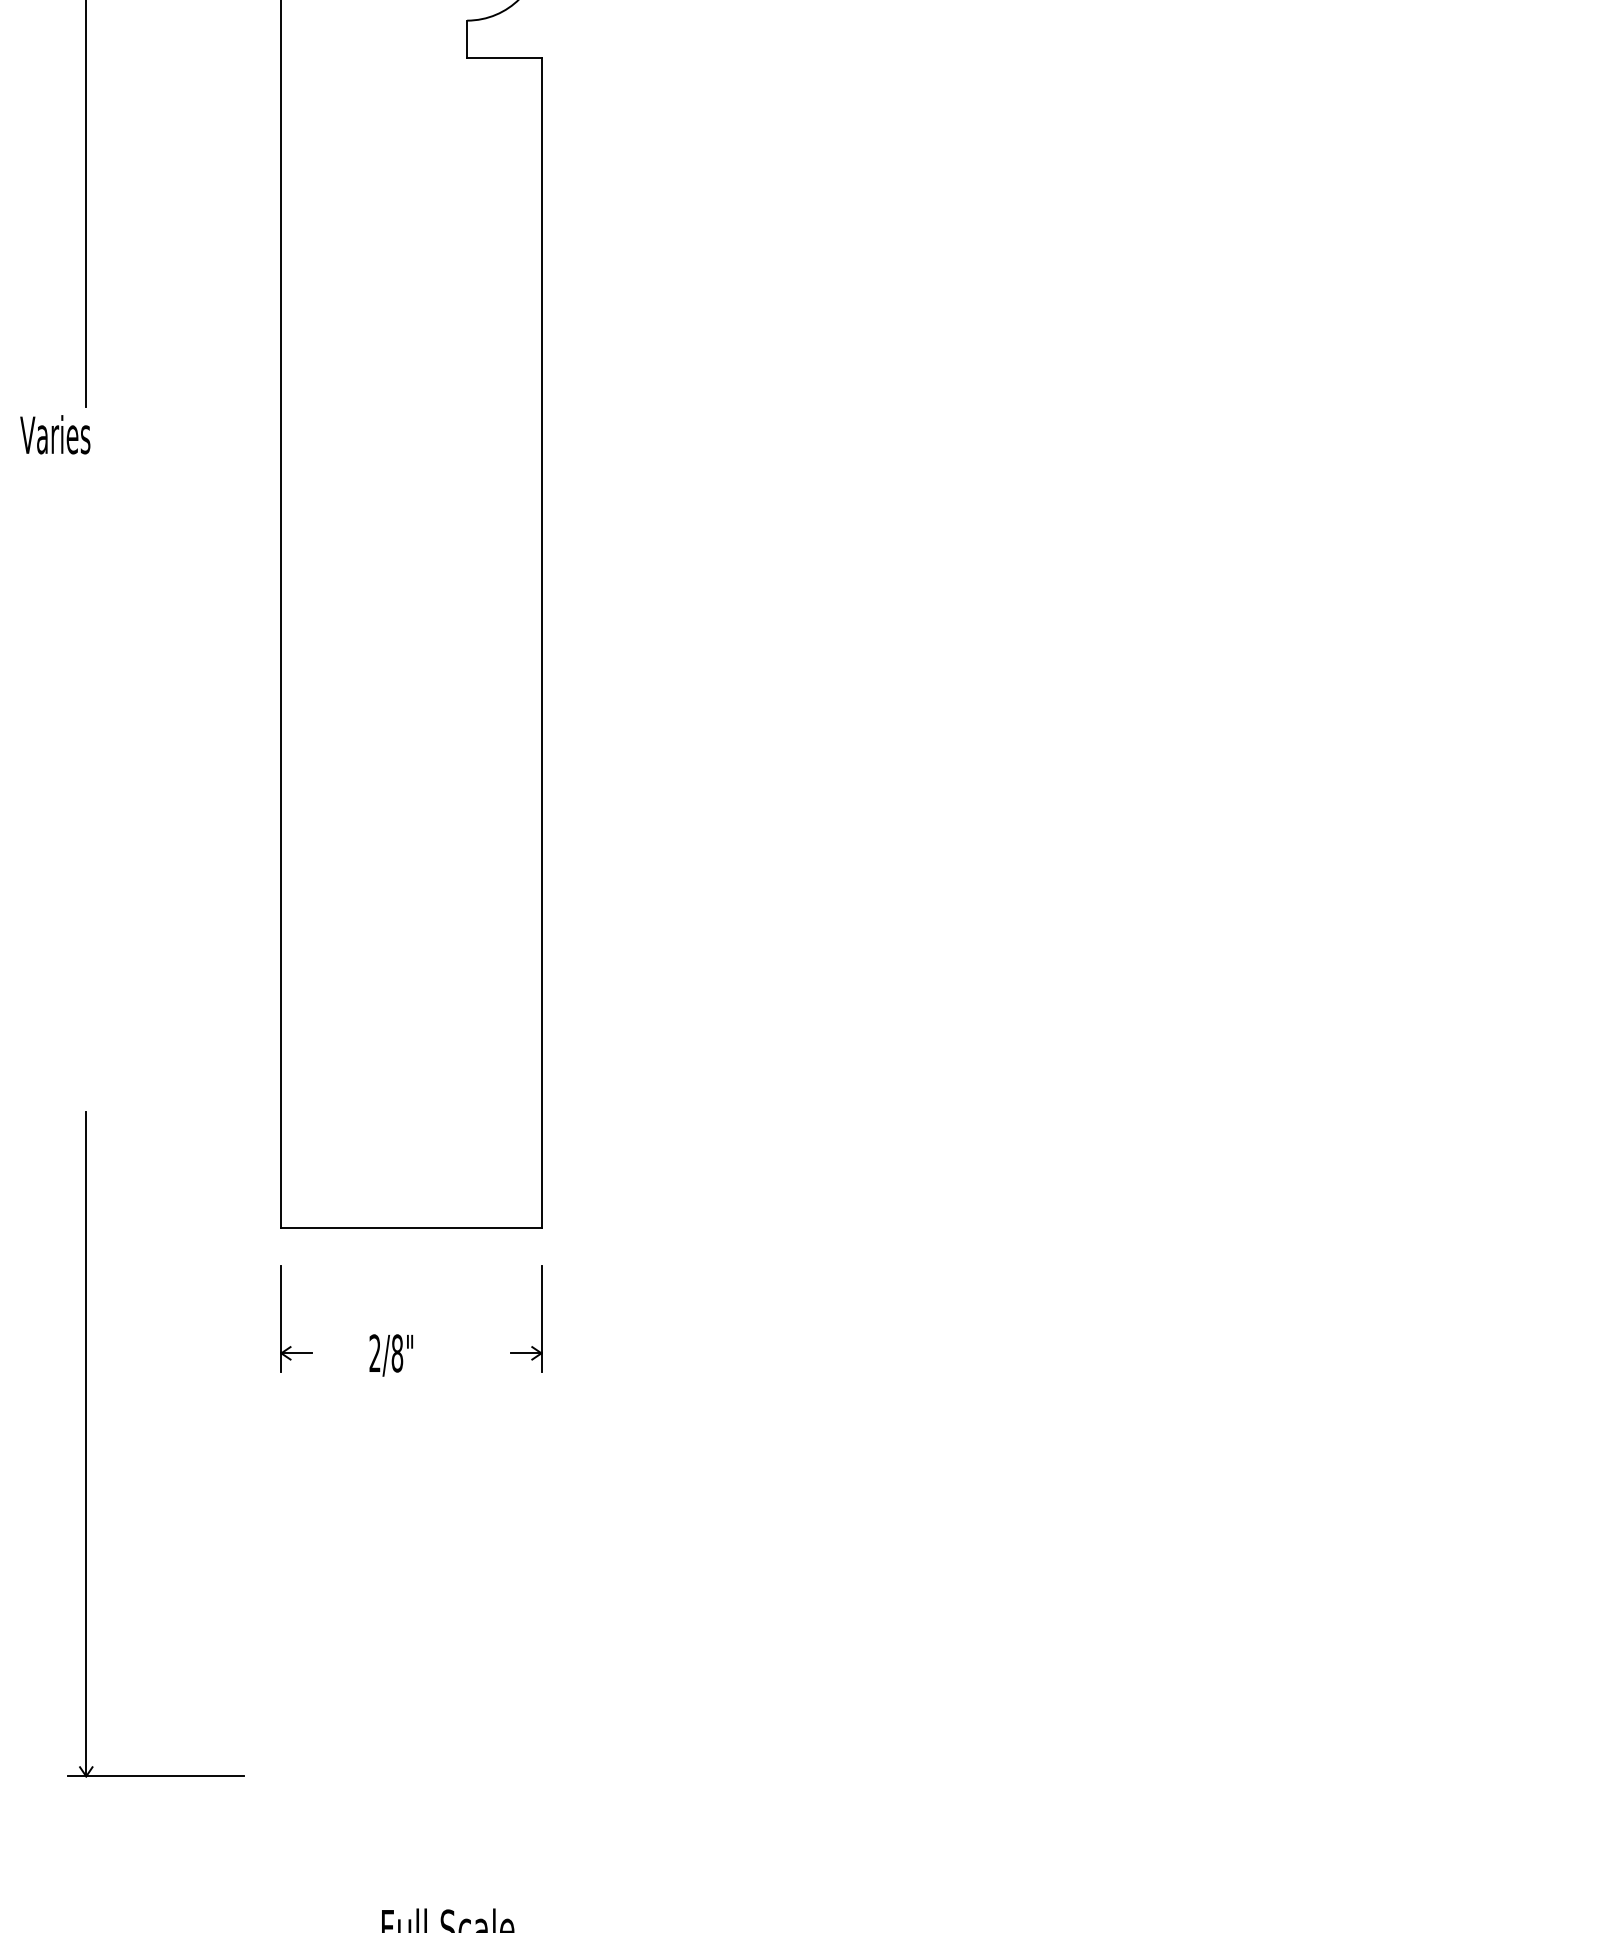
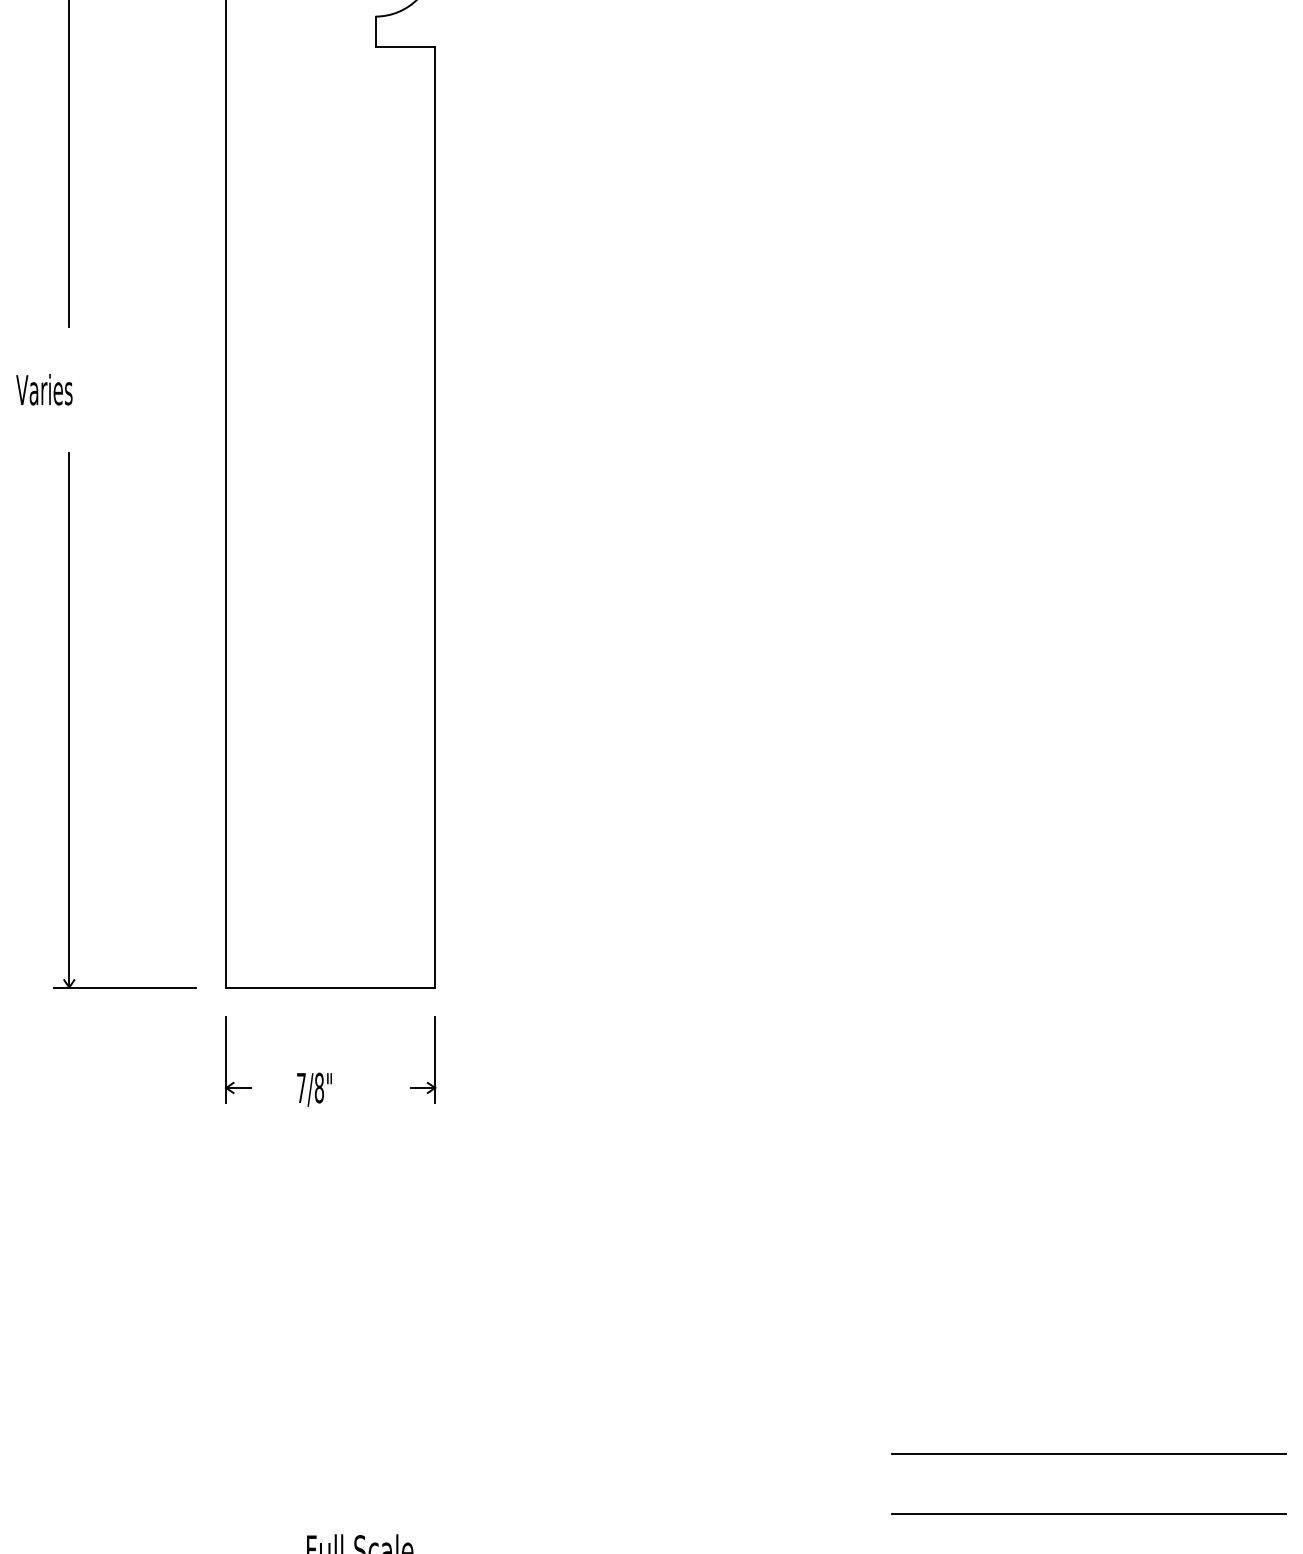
text: (55, 434) -> (44, 389), moved
text: (374, 1352) -> (300, 1087), 2/8" -> 7/8"
part: (86, 1444) -> (69, 720), moved
line: (1354, 1809) -> (1088, 1454), added
line: (1354, 1882) -> (1088, 1513), added

